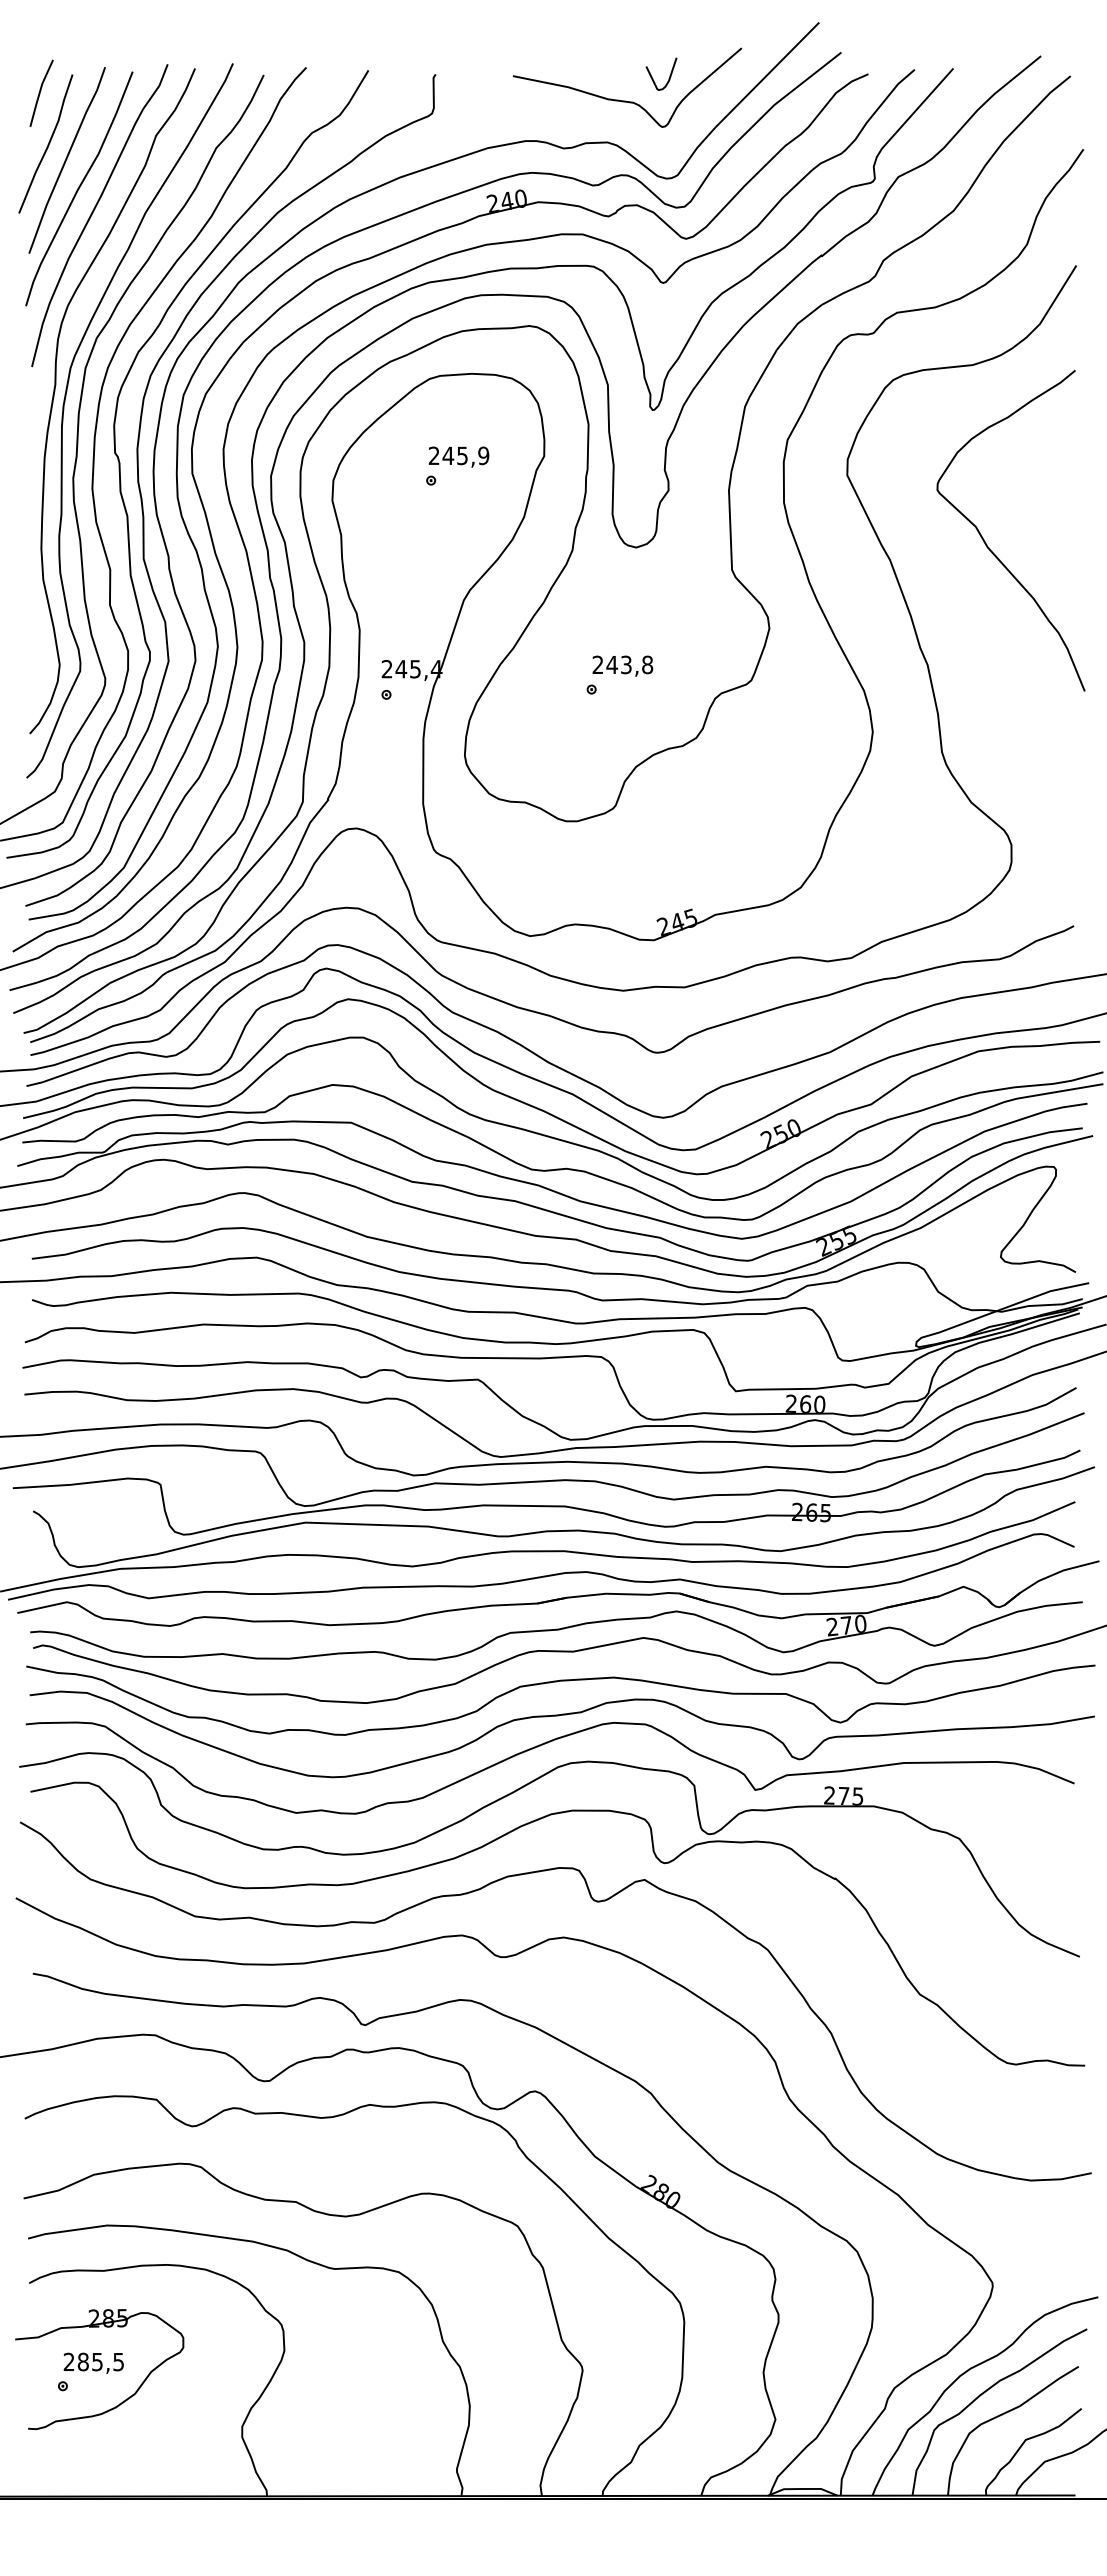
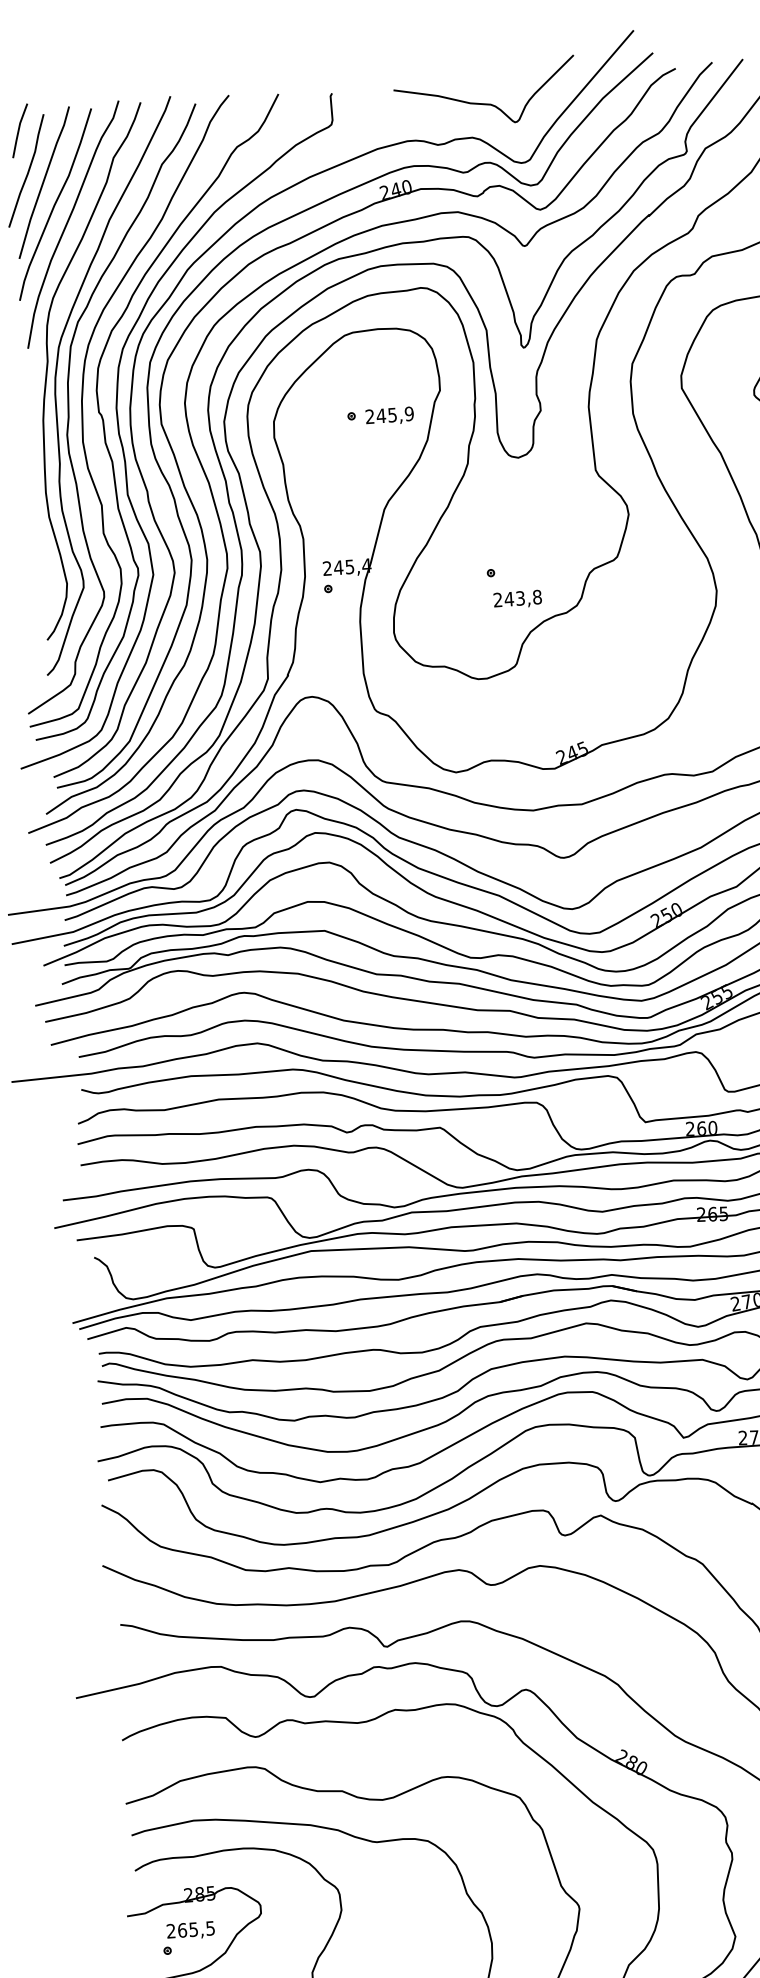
curve: (669, 75) -> (517, 80), removed
text: (458, 456) -> (389, 415), moved
text: (622, 665) -> (517, 599), moved
text: (82, 2361) -> (181, 1930), 285,5 -> 265,5

